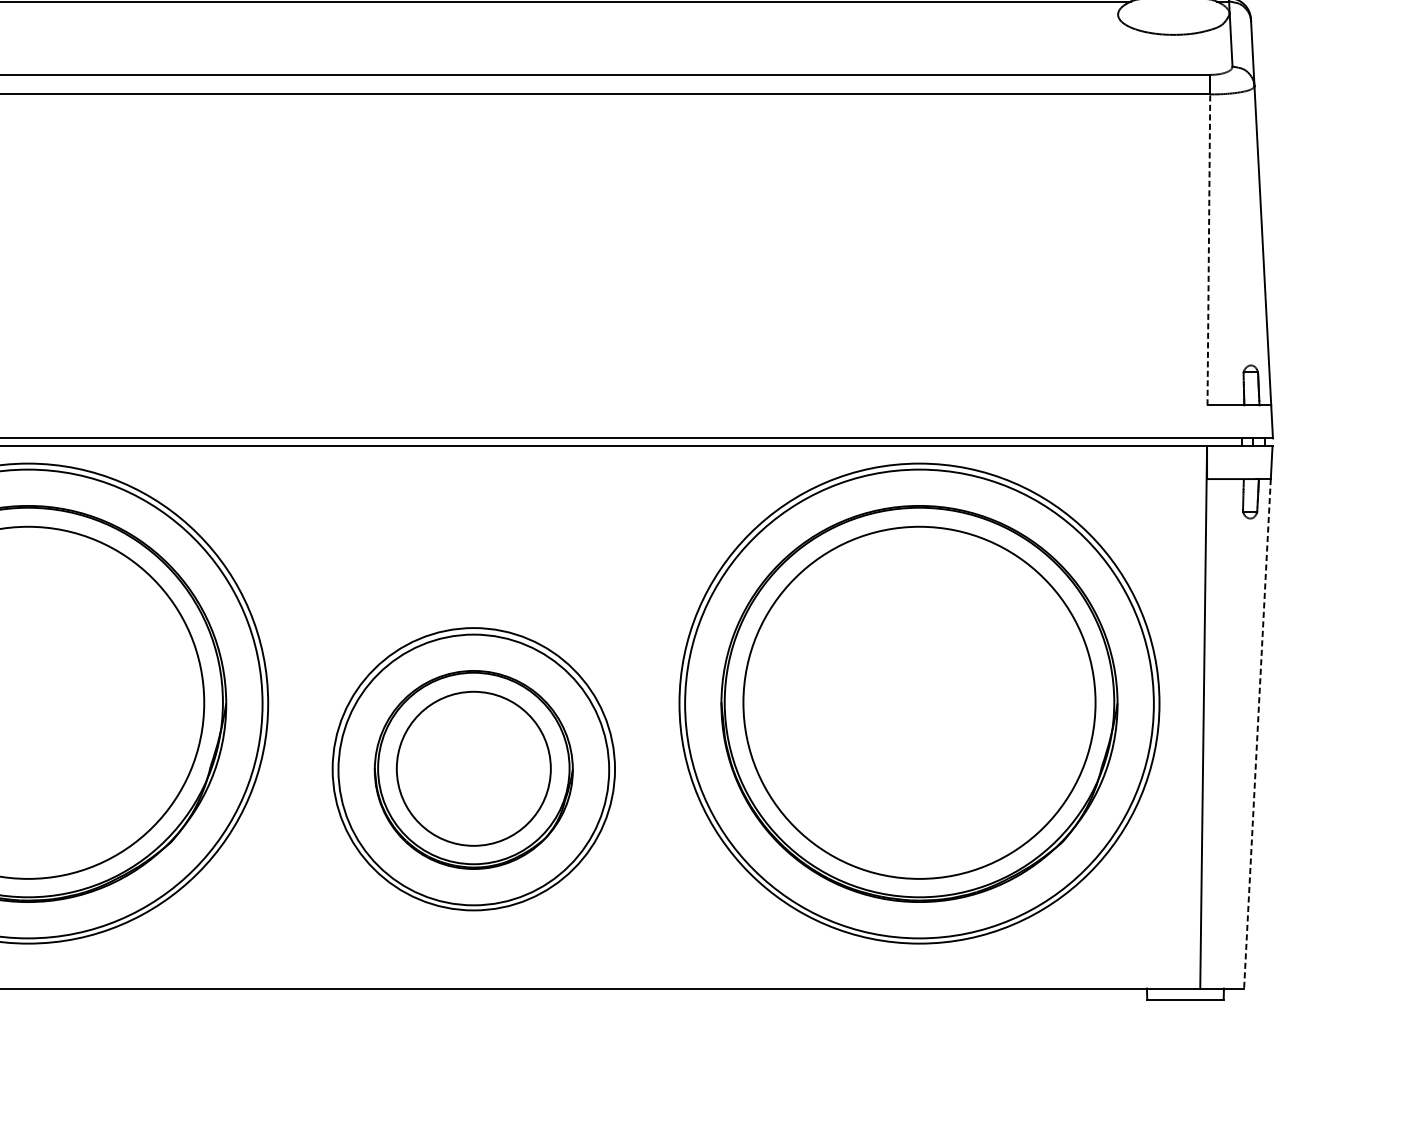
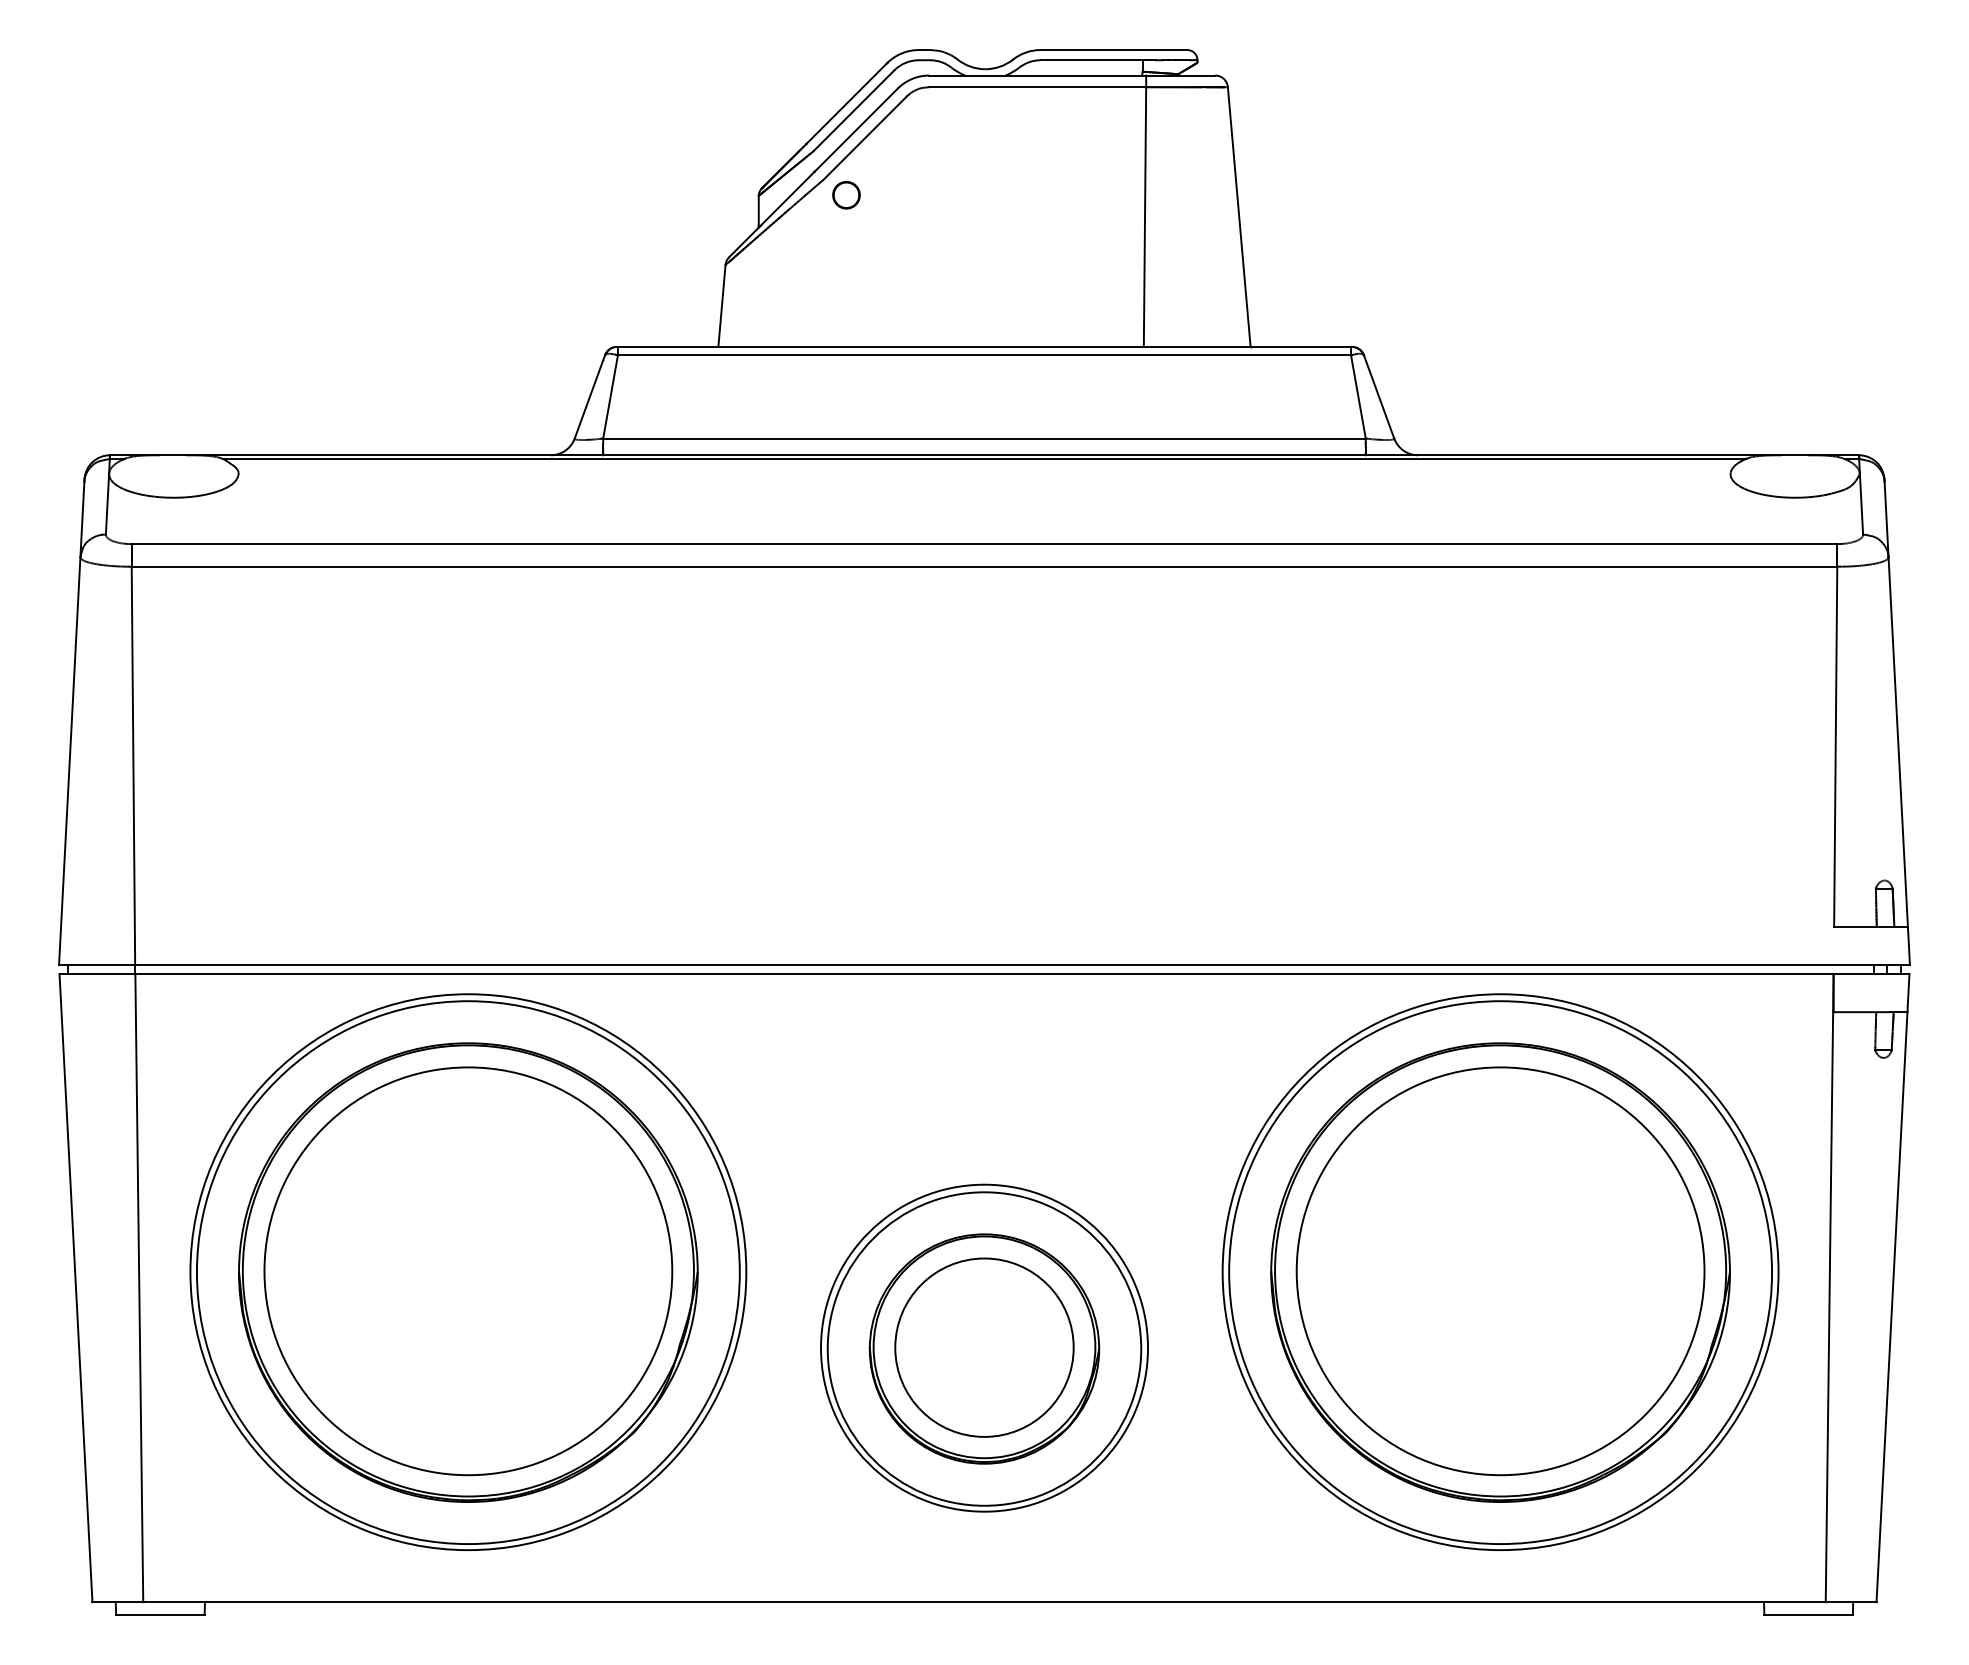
line: (1208, 249) -> (1835, 746), dashed -> solid
line: (1257, 734) -> (1891, 1307), dashed -> solid

